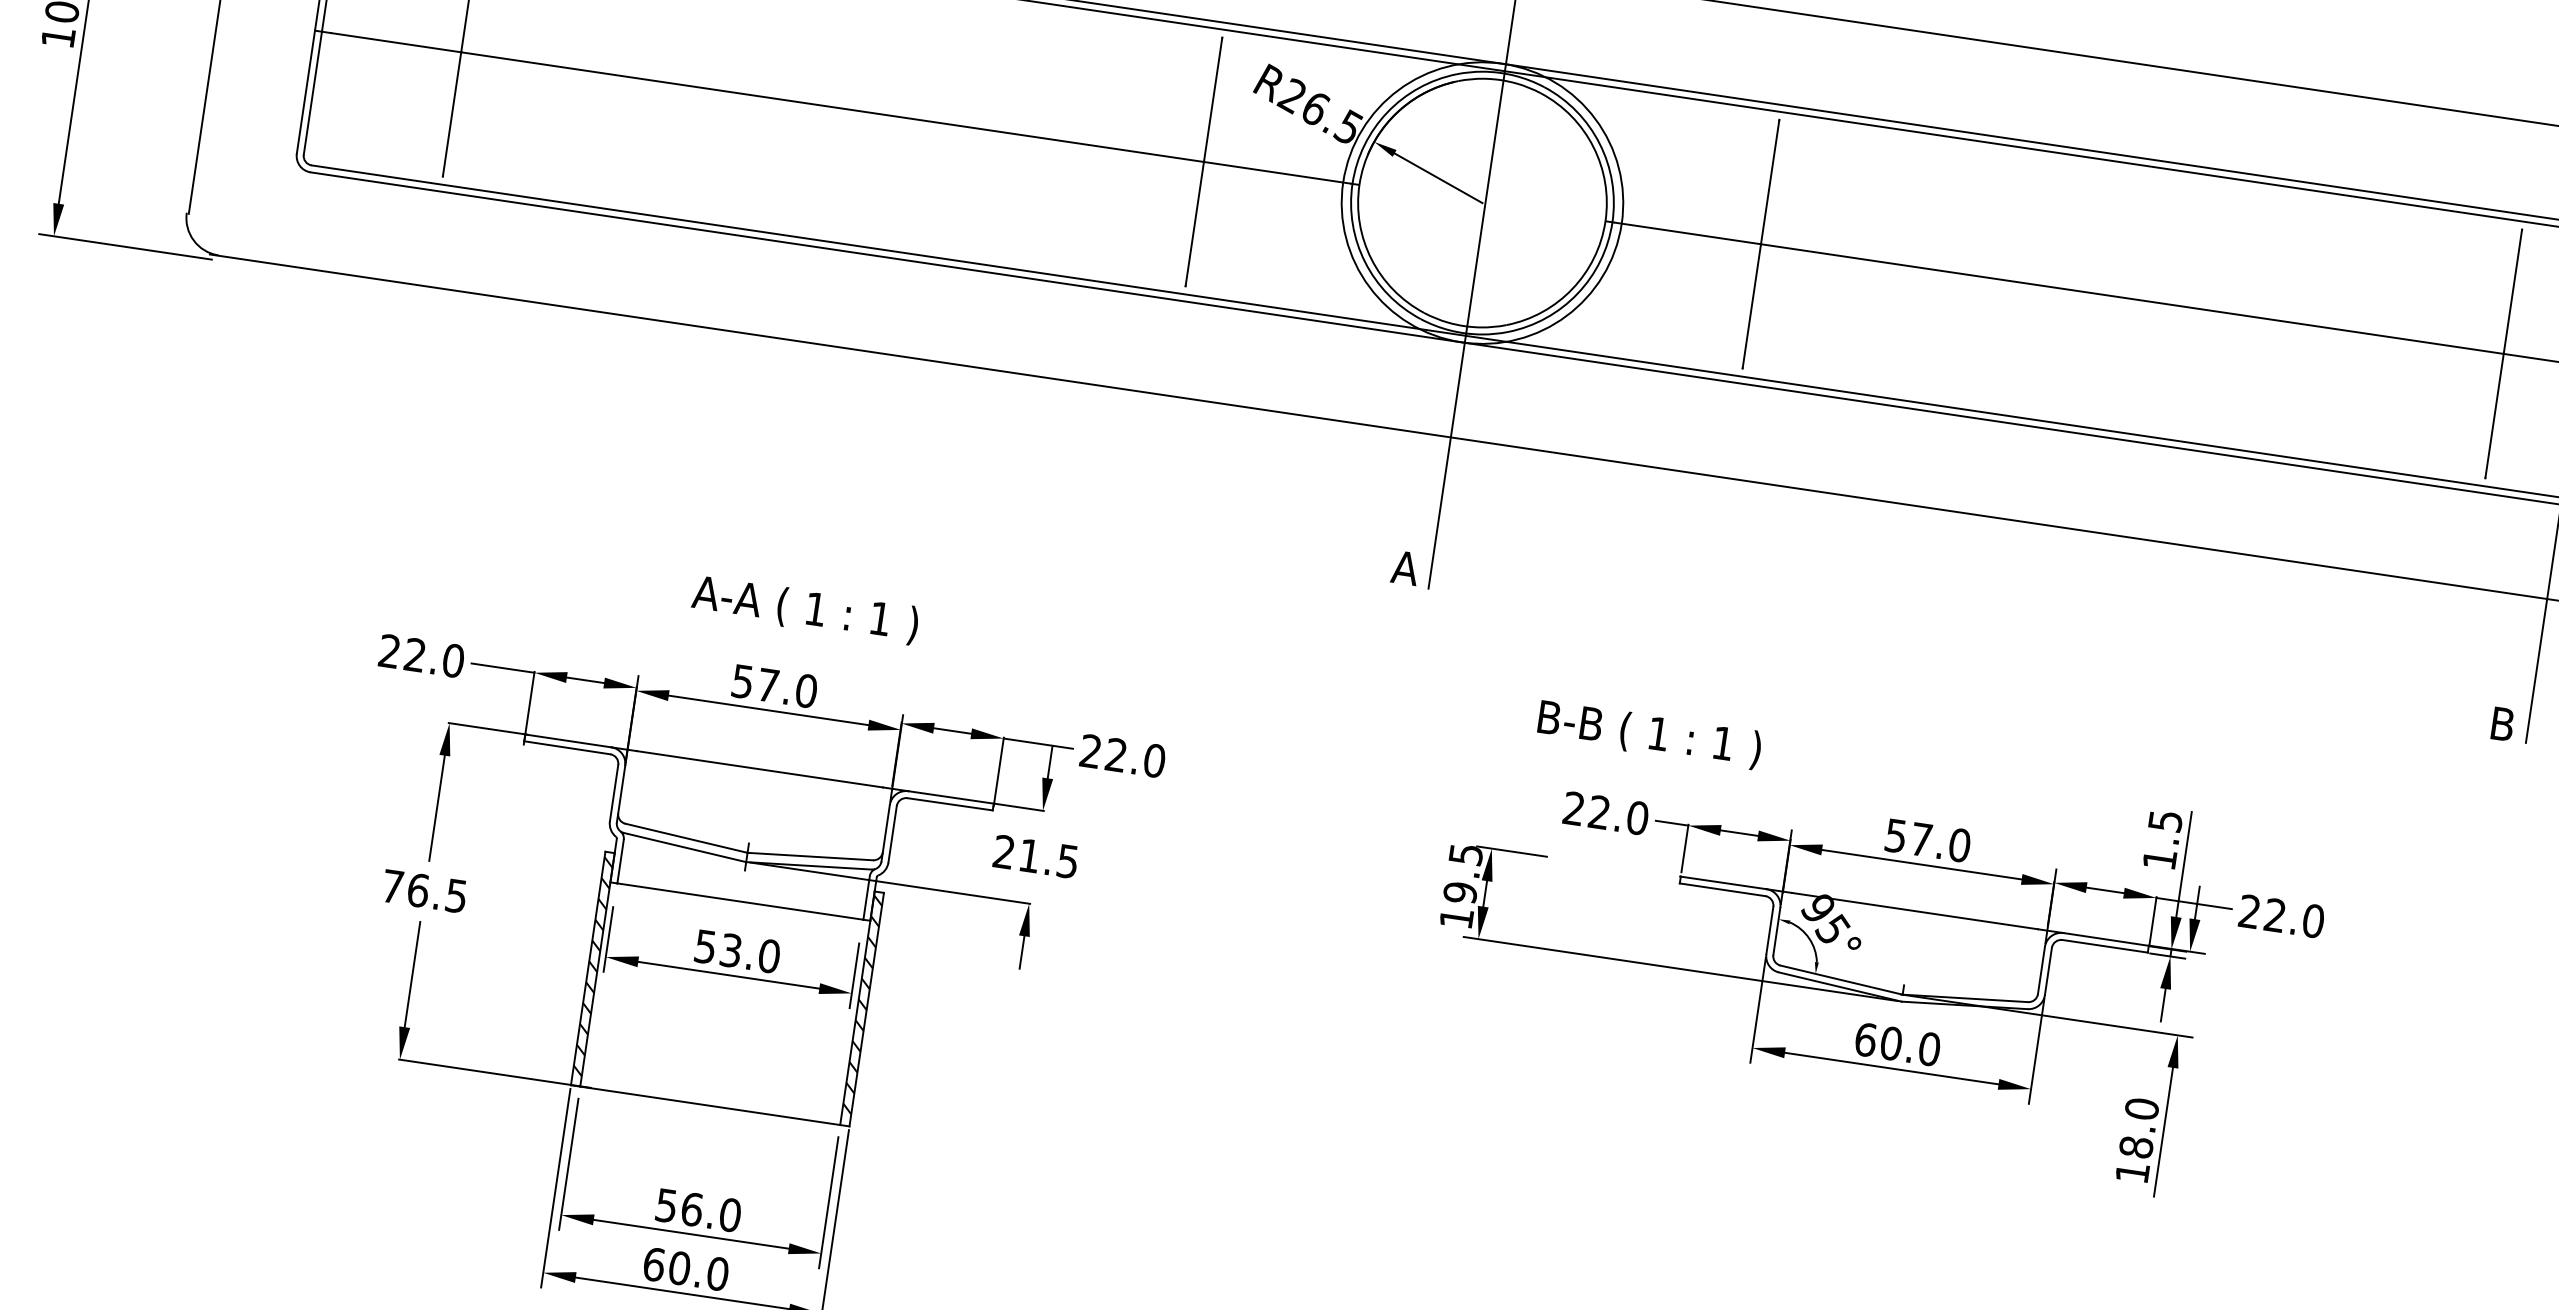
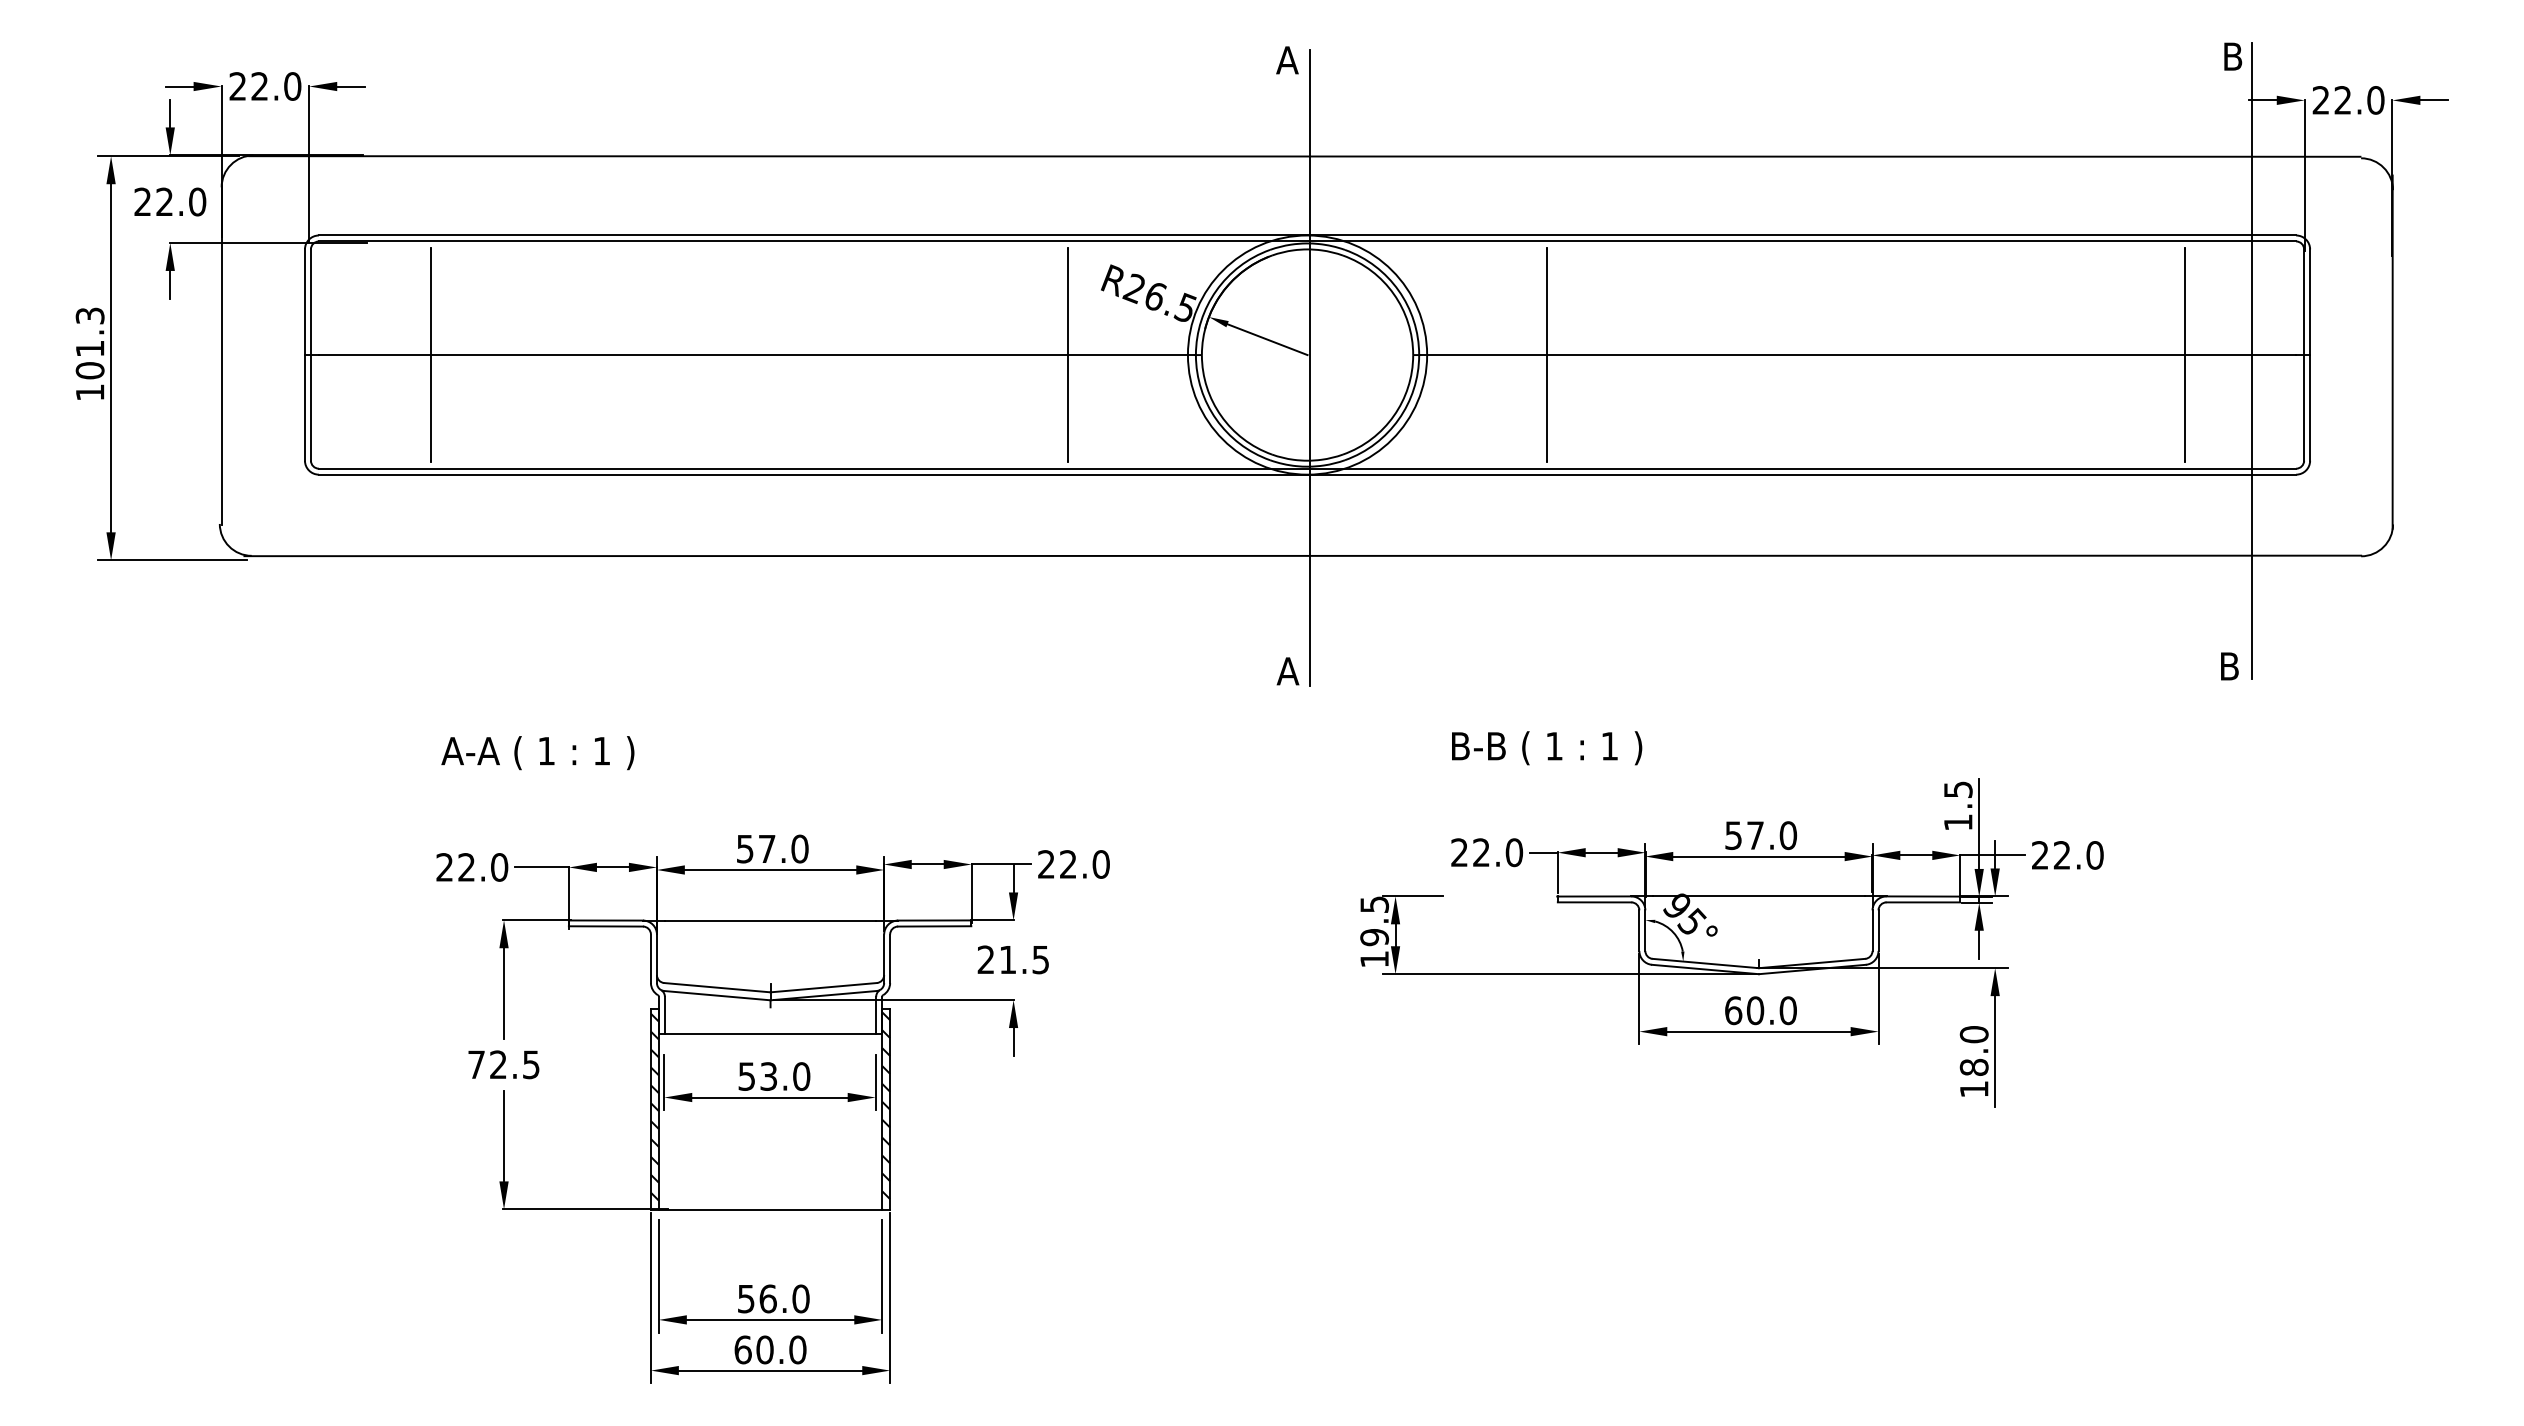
text: (804, 610) -> (537, 753), moved
text: (1650, 735) -> (1547, 748), moved
text: (418, 890) -> (498, 1064), 76.5 -> 72.5

